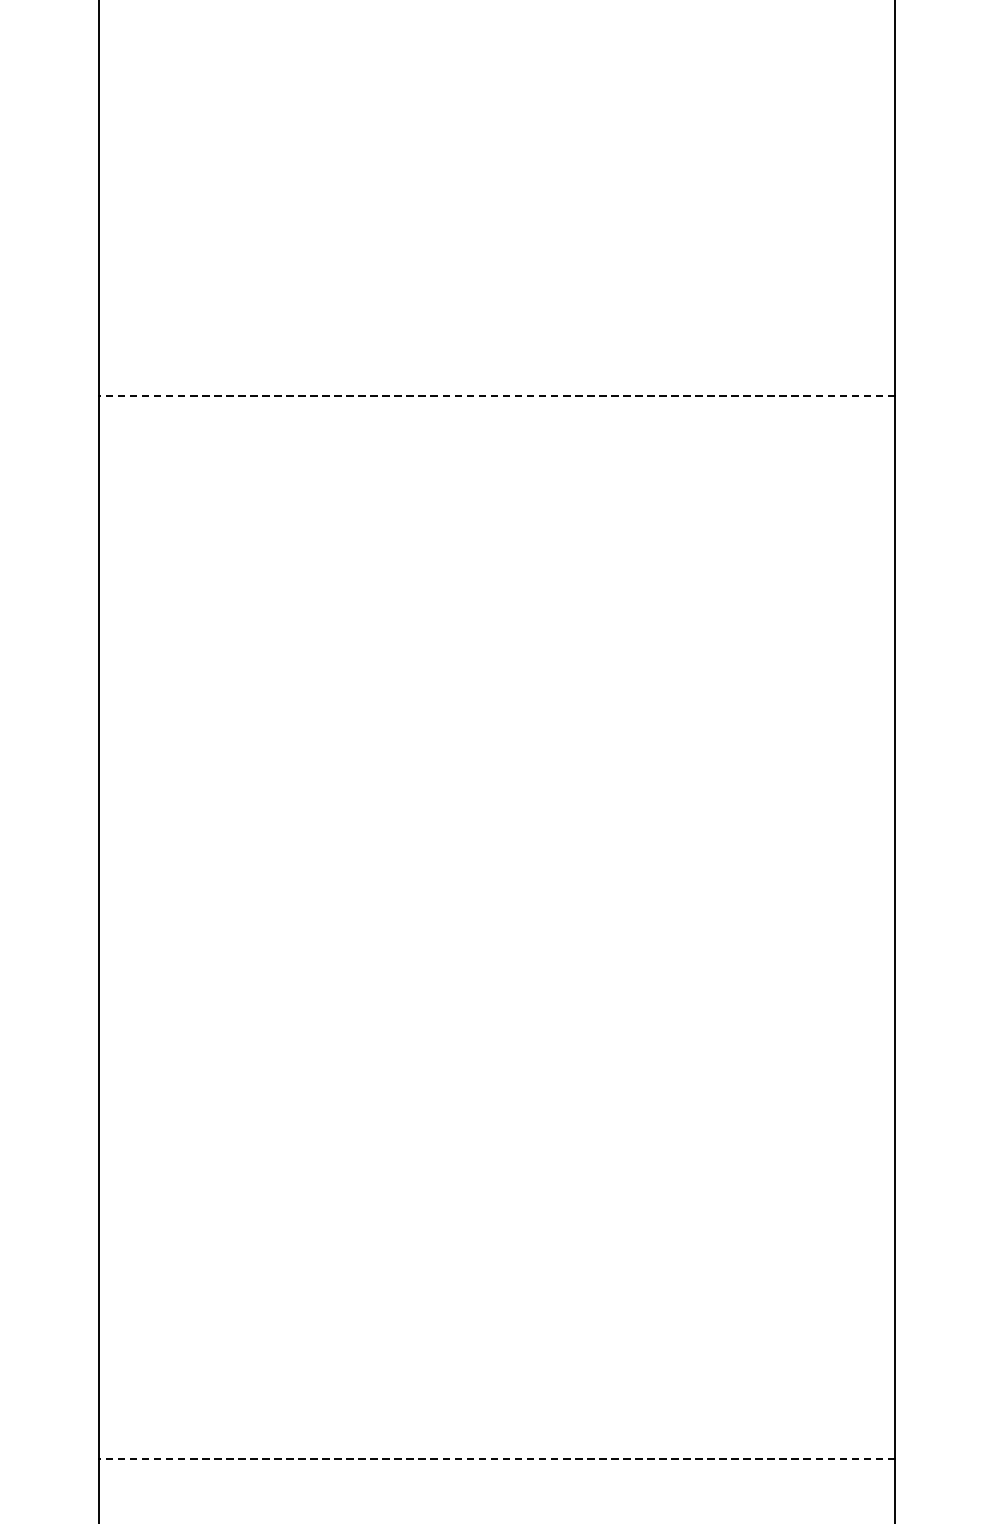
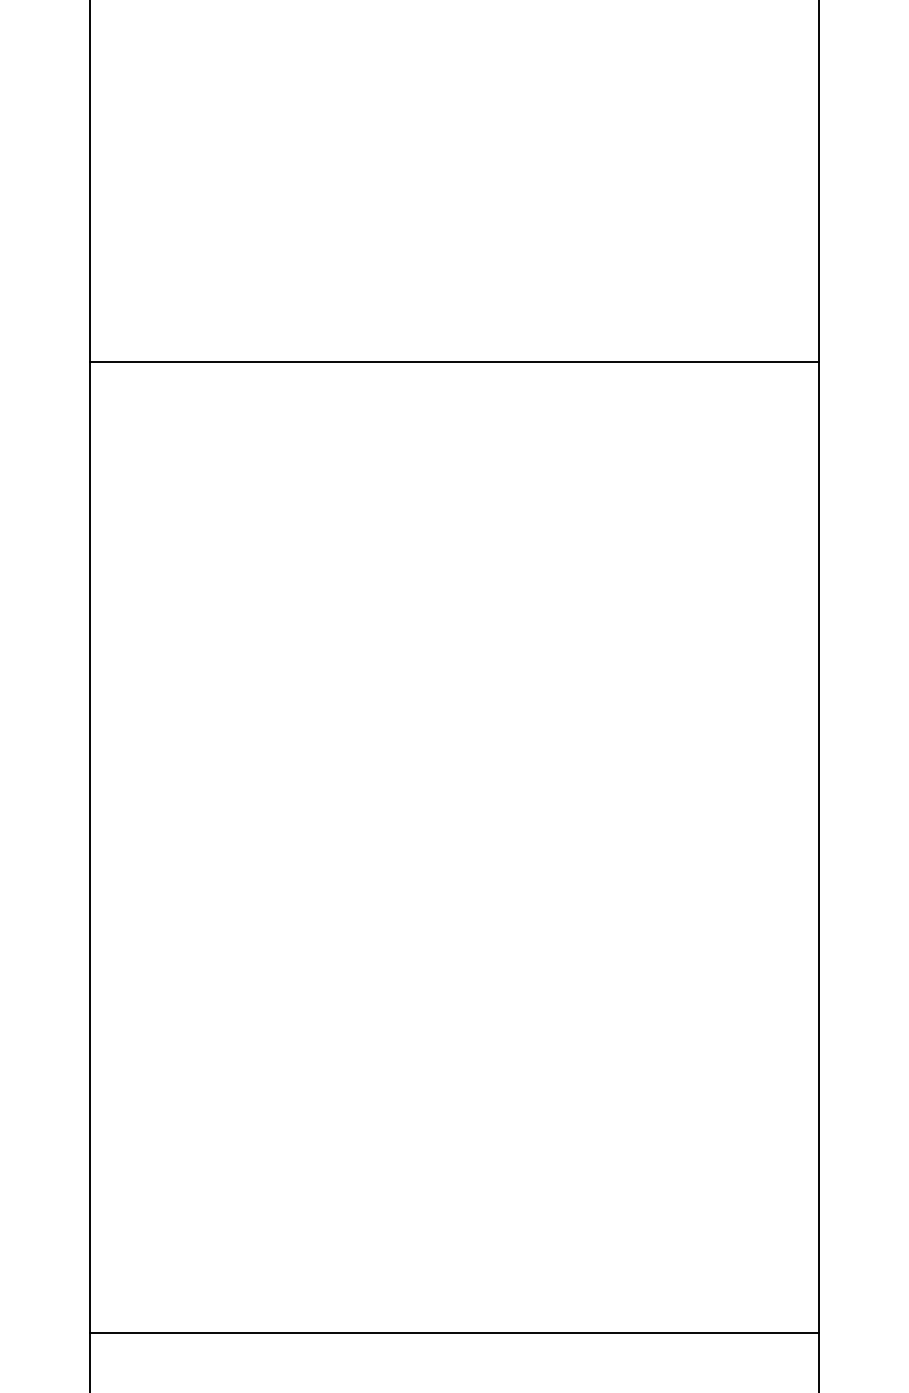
line: (497, 396) -> (454, 362), dashed -> solid
line: (497, 1458) -> (454, 1333), dashed -> solid

